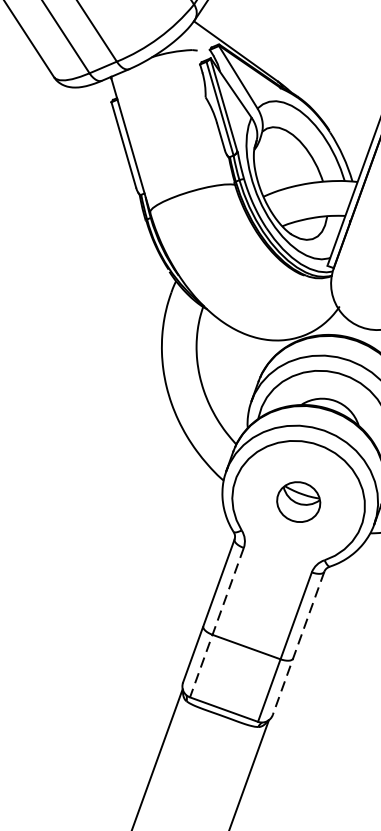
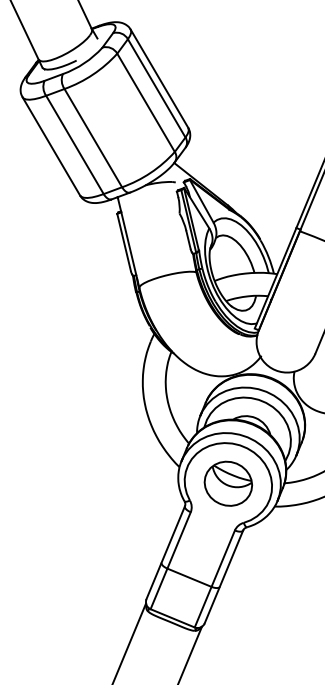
part: (298, 501) -> (228, 483), size x1.67
line: (216, 623) -> (170, 561), dashed -> solid
line: (297, 644) -> (223, 577), dashed -> solid

